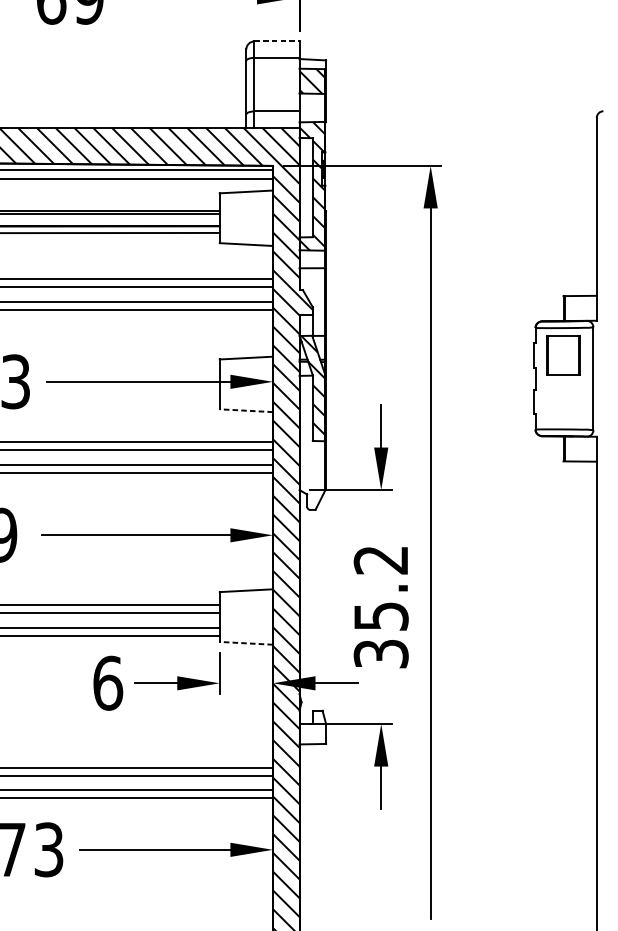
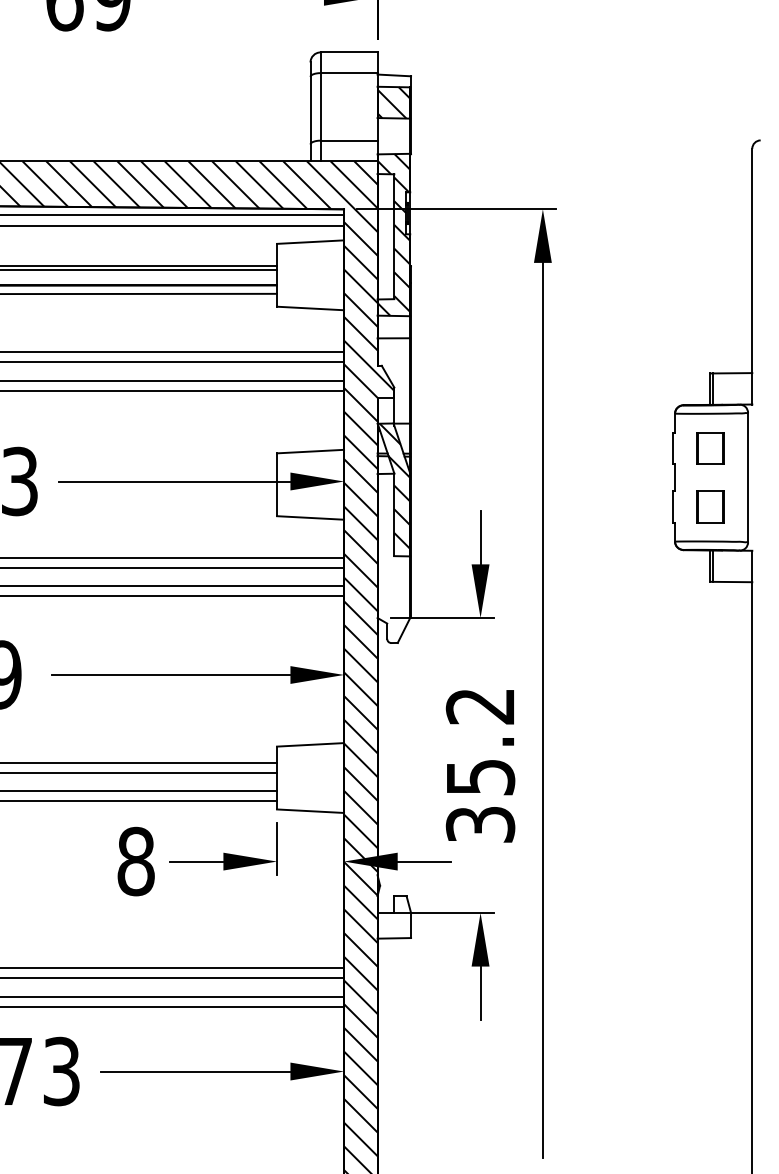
line: (277, 41) -> (349, 52), dashed -> solid
part: (563, 355) -> (710, 448), size x0.62
part: (563, 401) -> (710, 506), added
line: (246, 410) -> (310, 517), dashed -> solid
line: (246, 643) -> (310, 811), dashed -> solid
text: (108, 683) -> (136, 861), 6 -> 8

